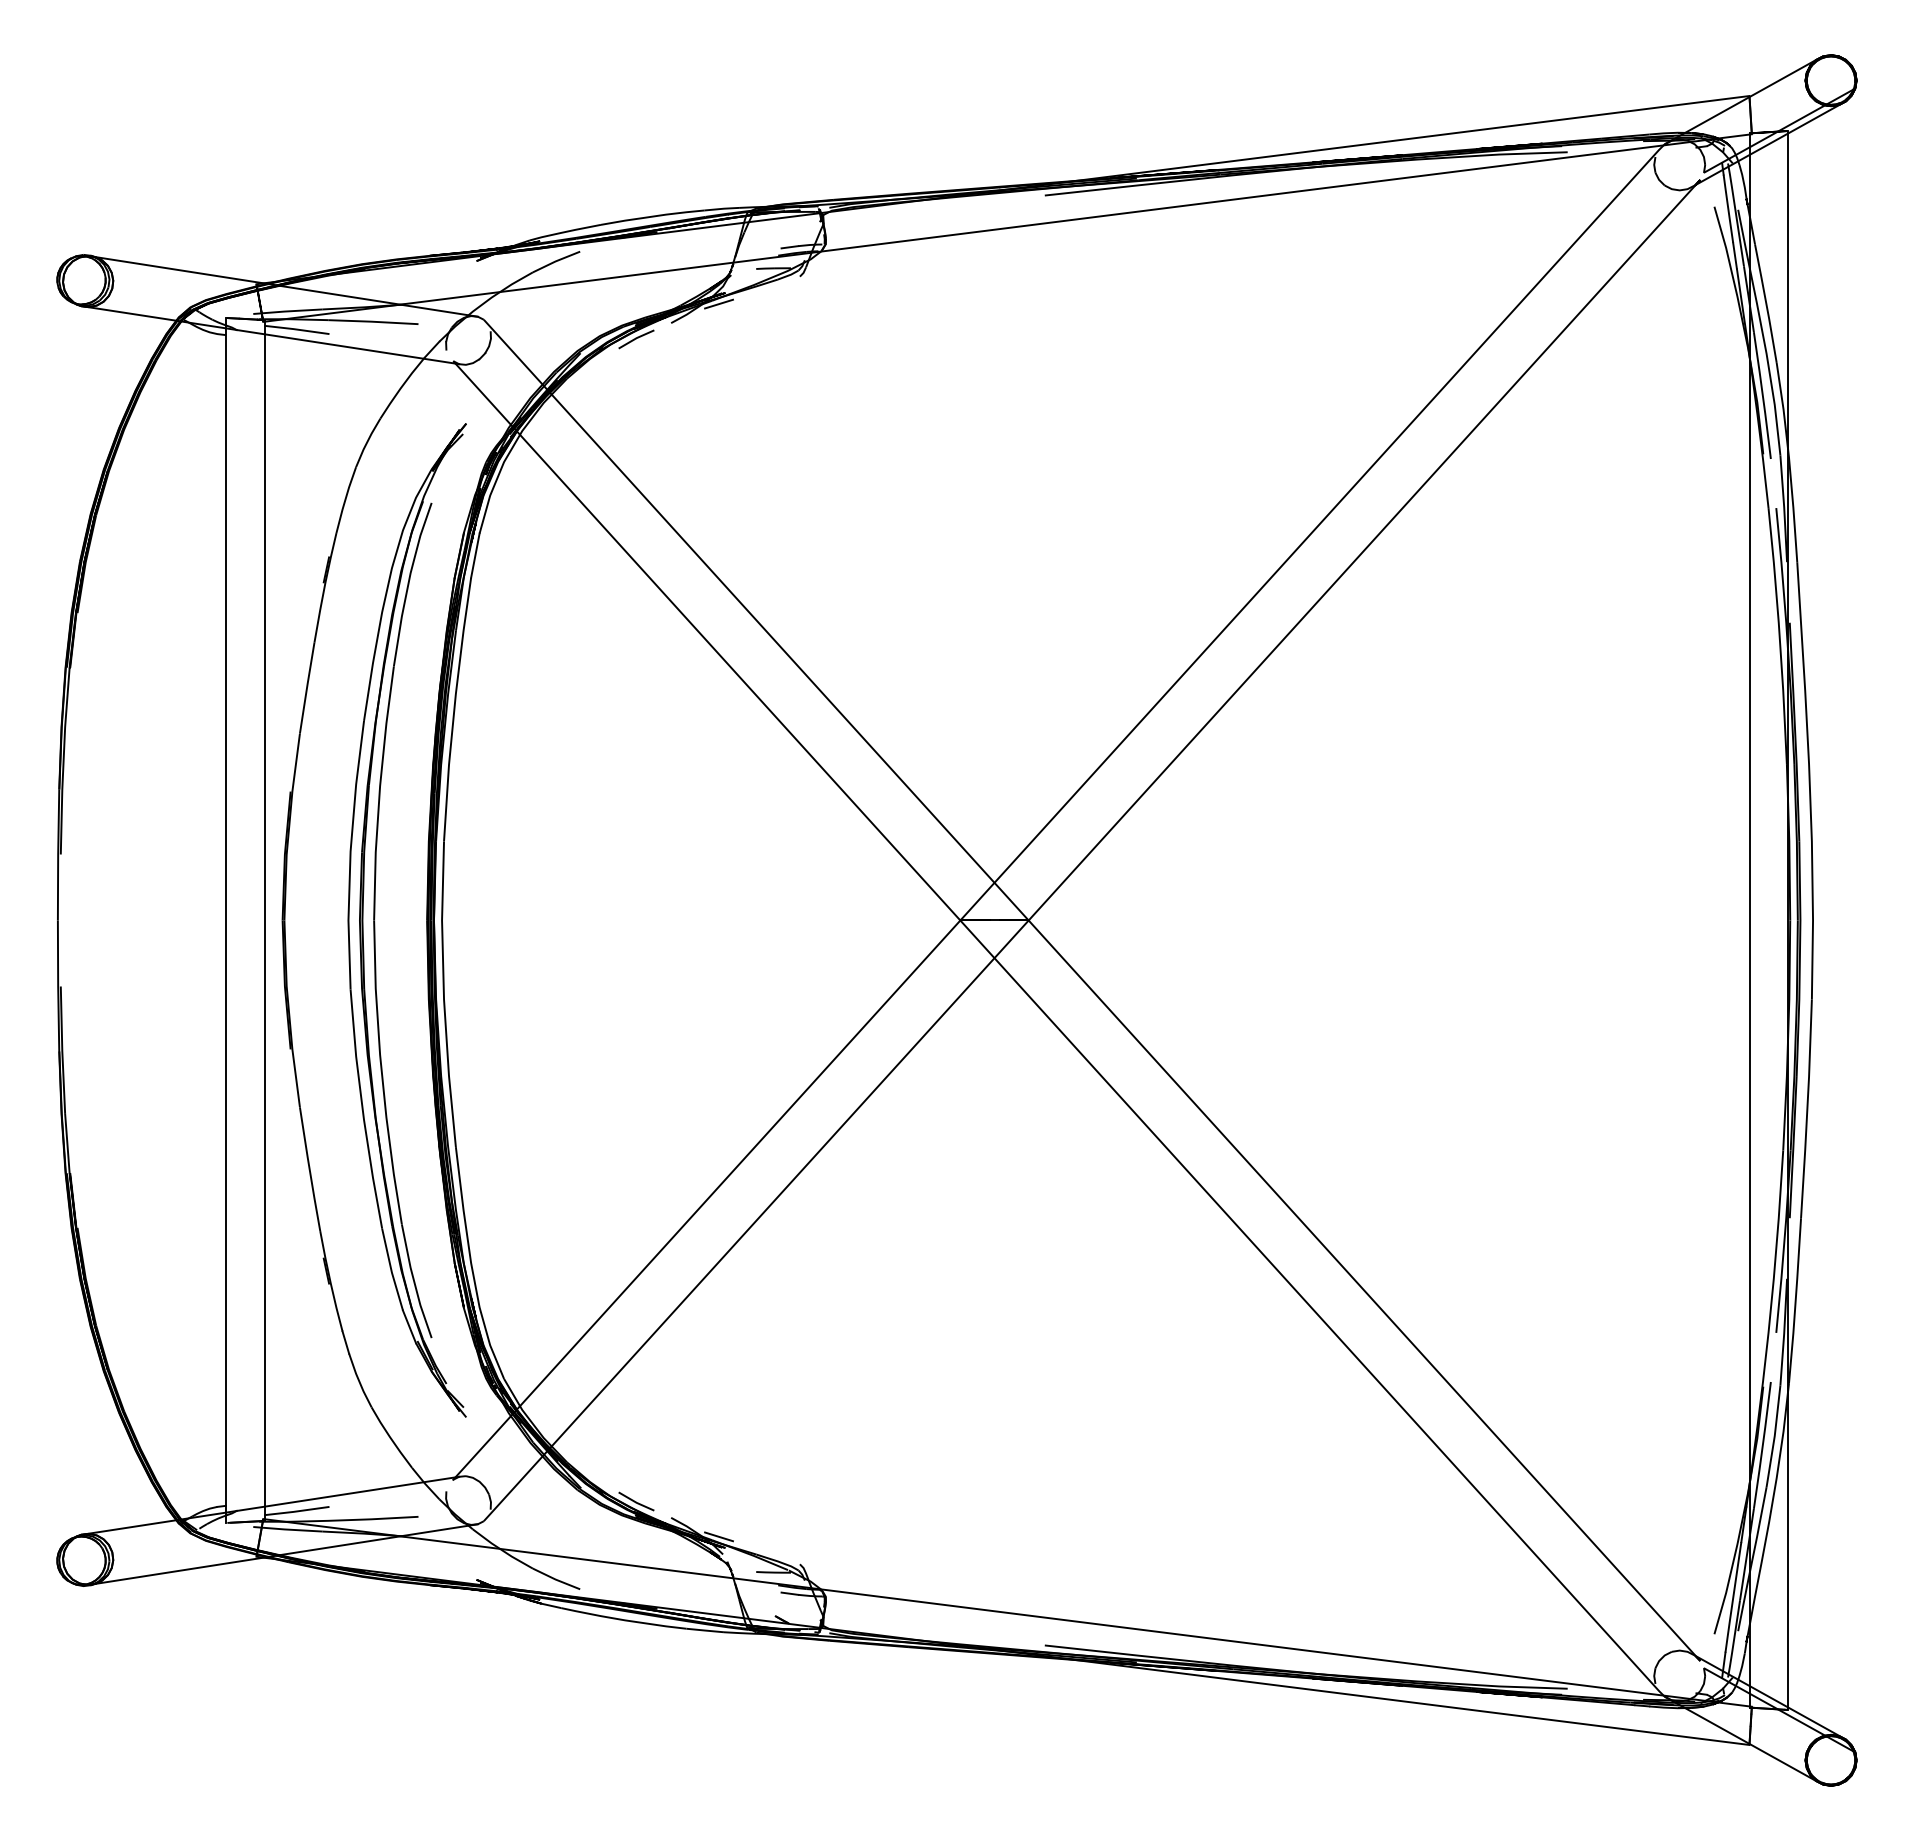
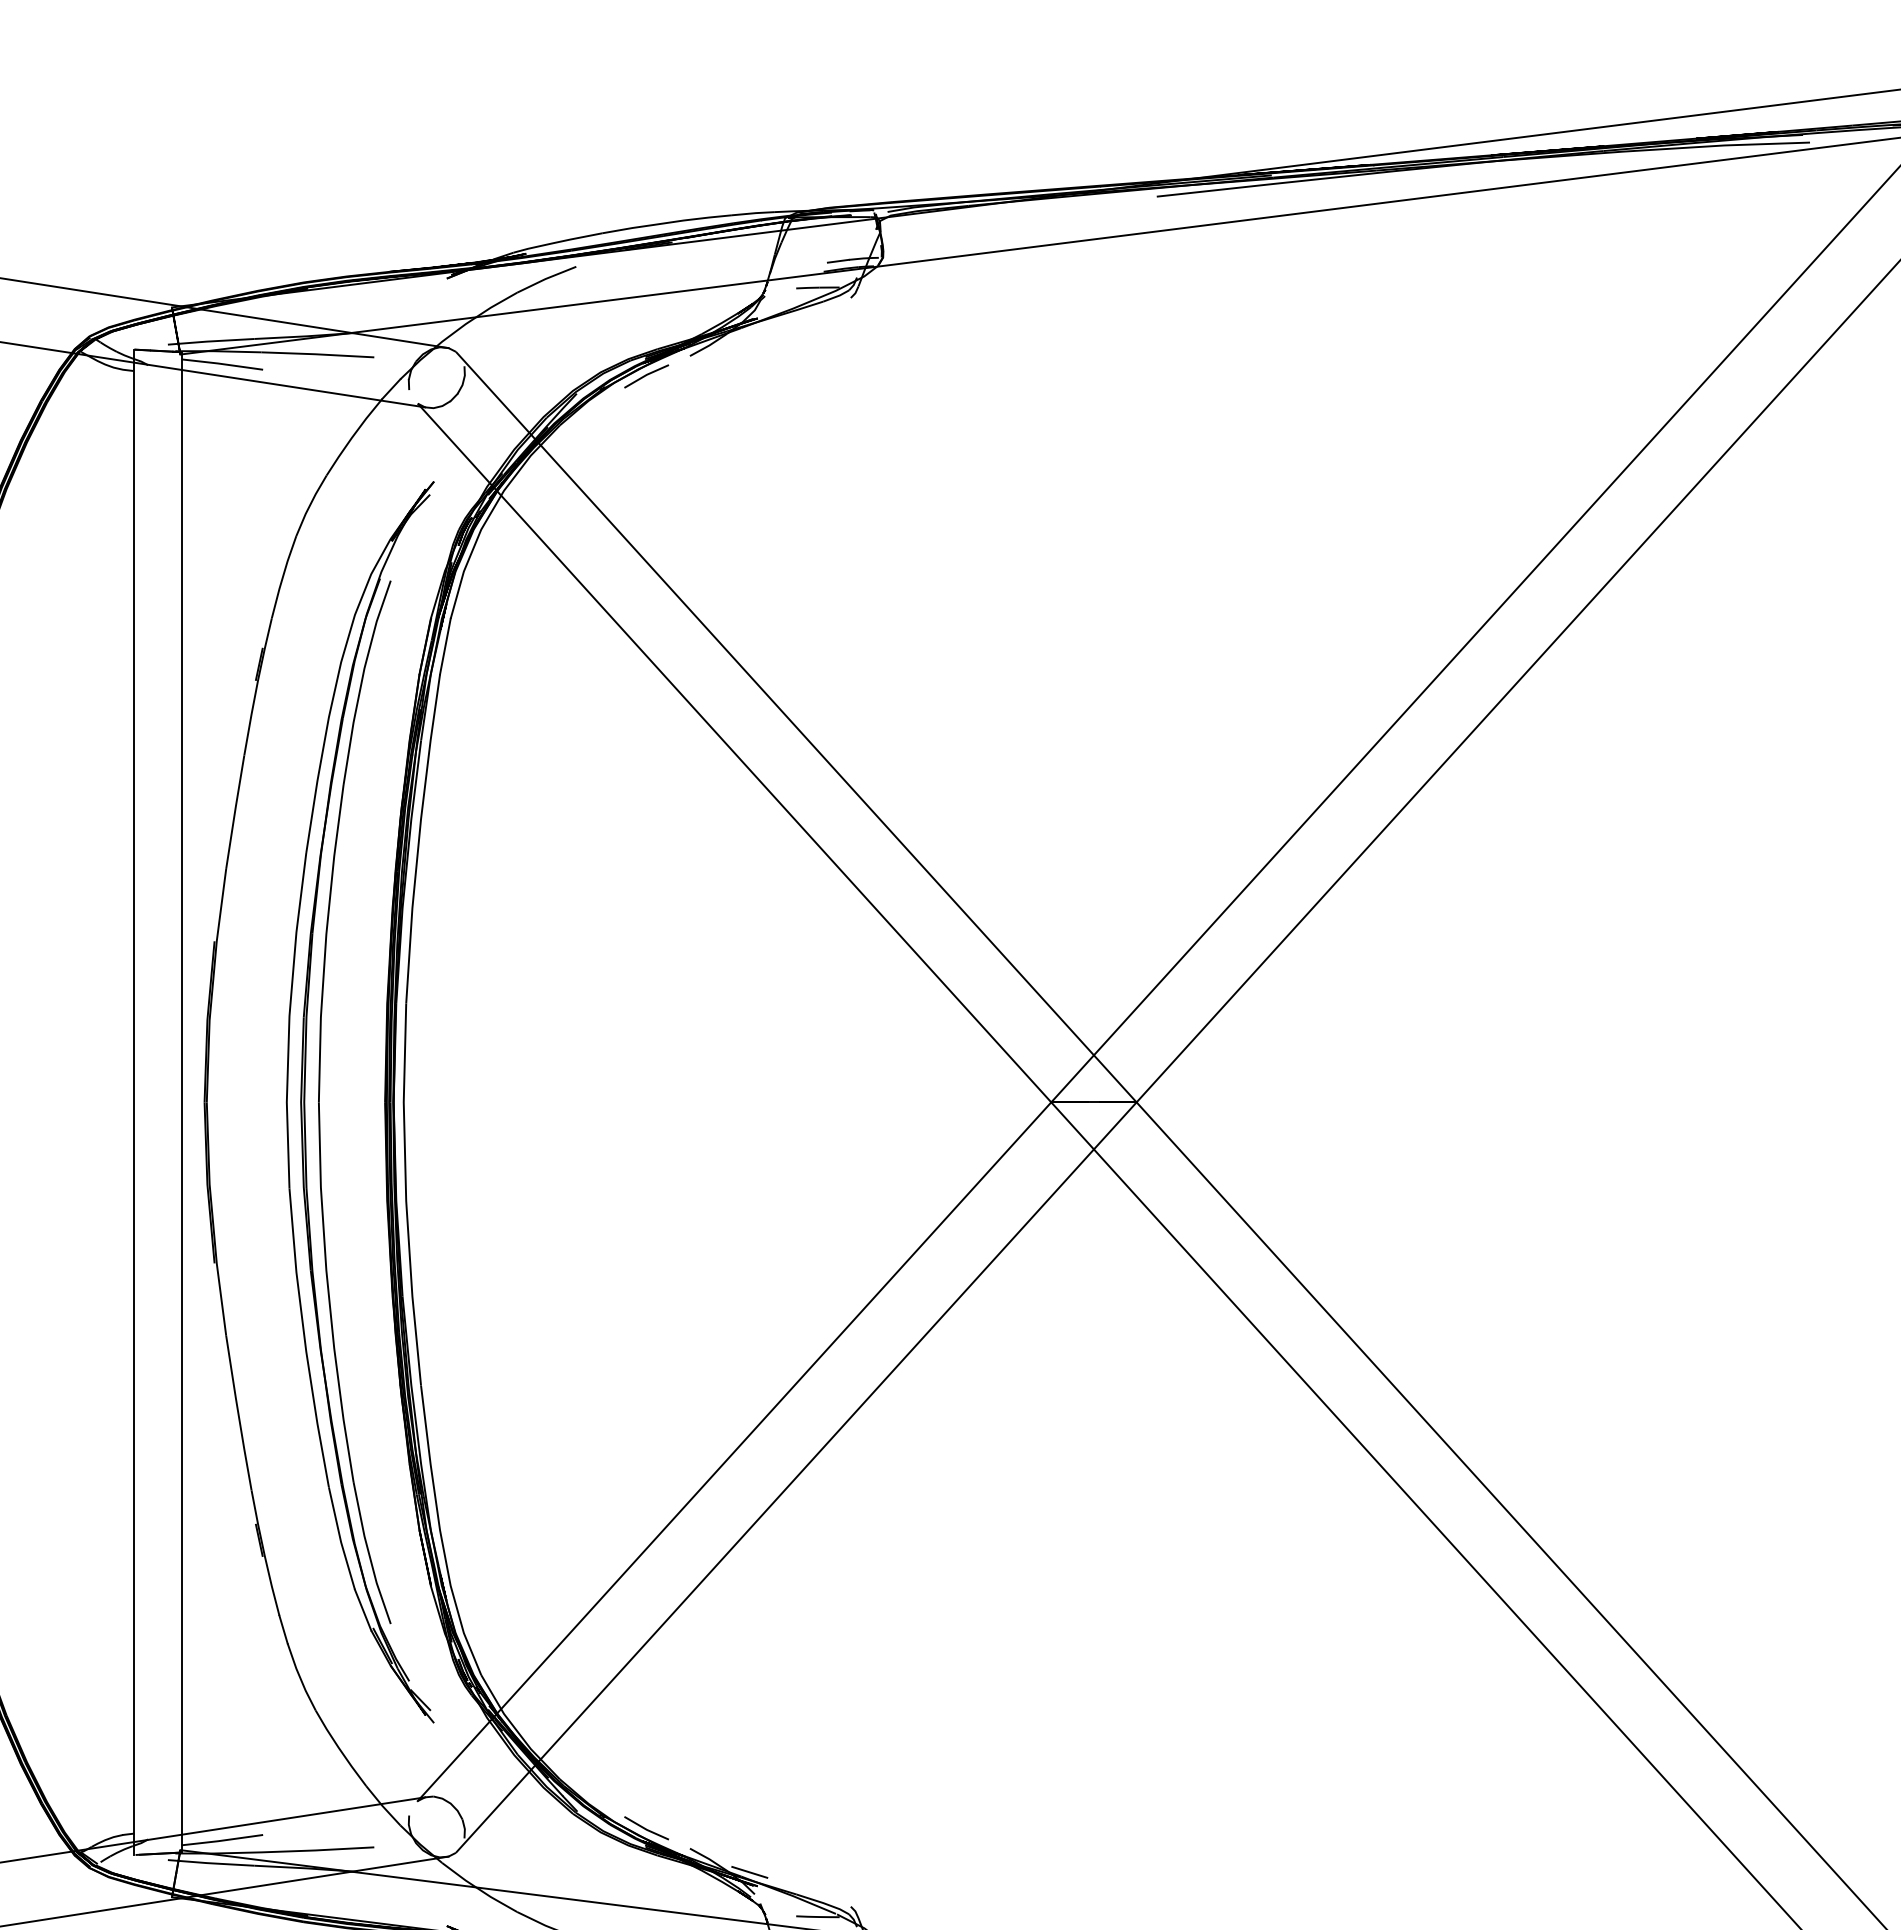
line: (719, 303) -> (750, 331), removed

